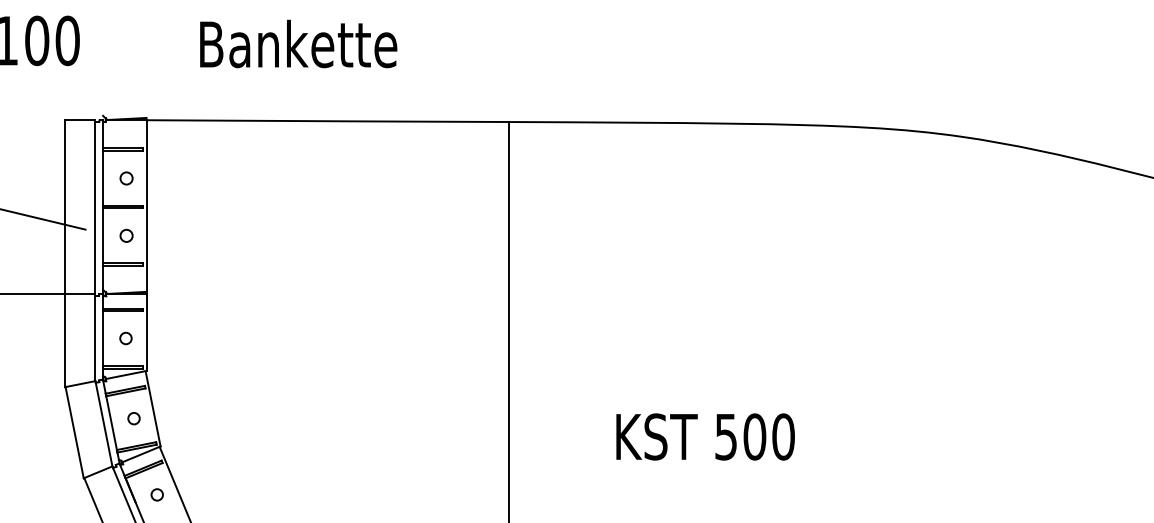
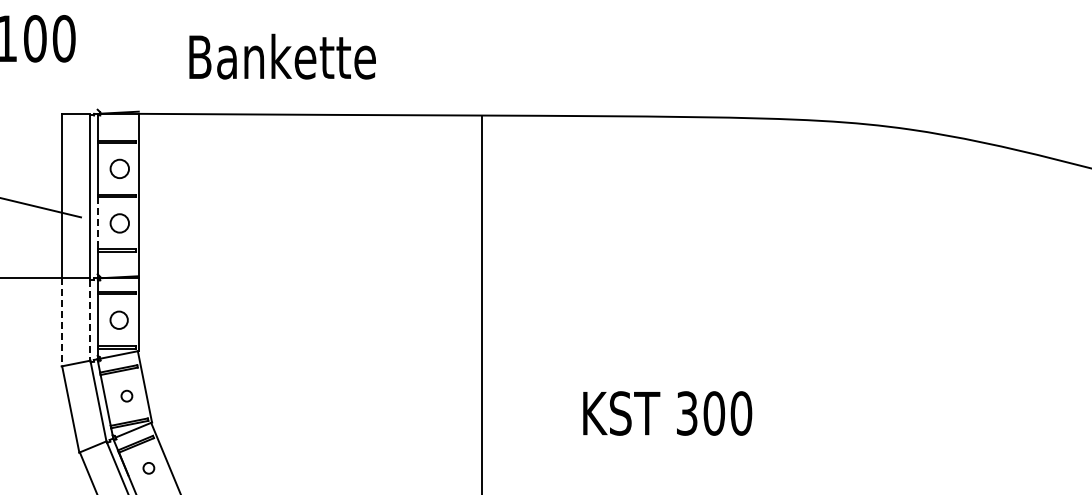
text: (298, 43) -> (282, 56), moved
circle: (126, 177) -> (119, 168), size x1.6
circle: (126, 235) -> (119, 222), size x1.6
line: (102, 236) -> (97, 223), solid -> dashed
line: (95, 338) -> (90, 320), solid -> dashed
circle: (126, 338) -> (119, 320), size x1.6
line: (64, 340) -> (61, 322), solid -> dashed
text: (726, 436) -> (687, 413), 500 -> 300

